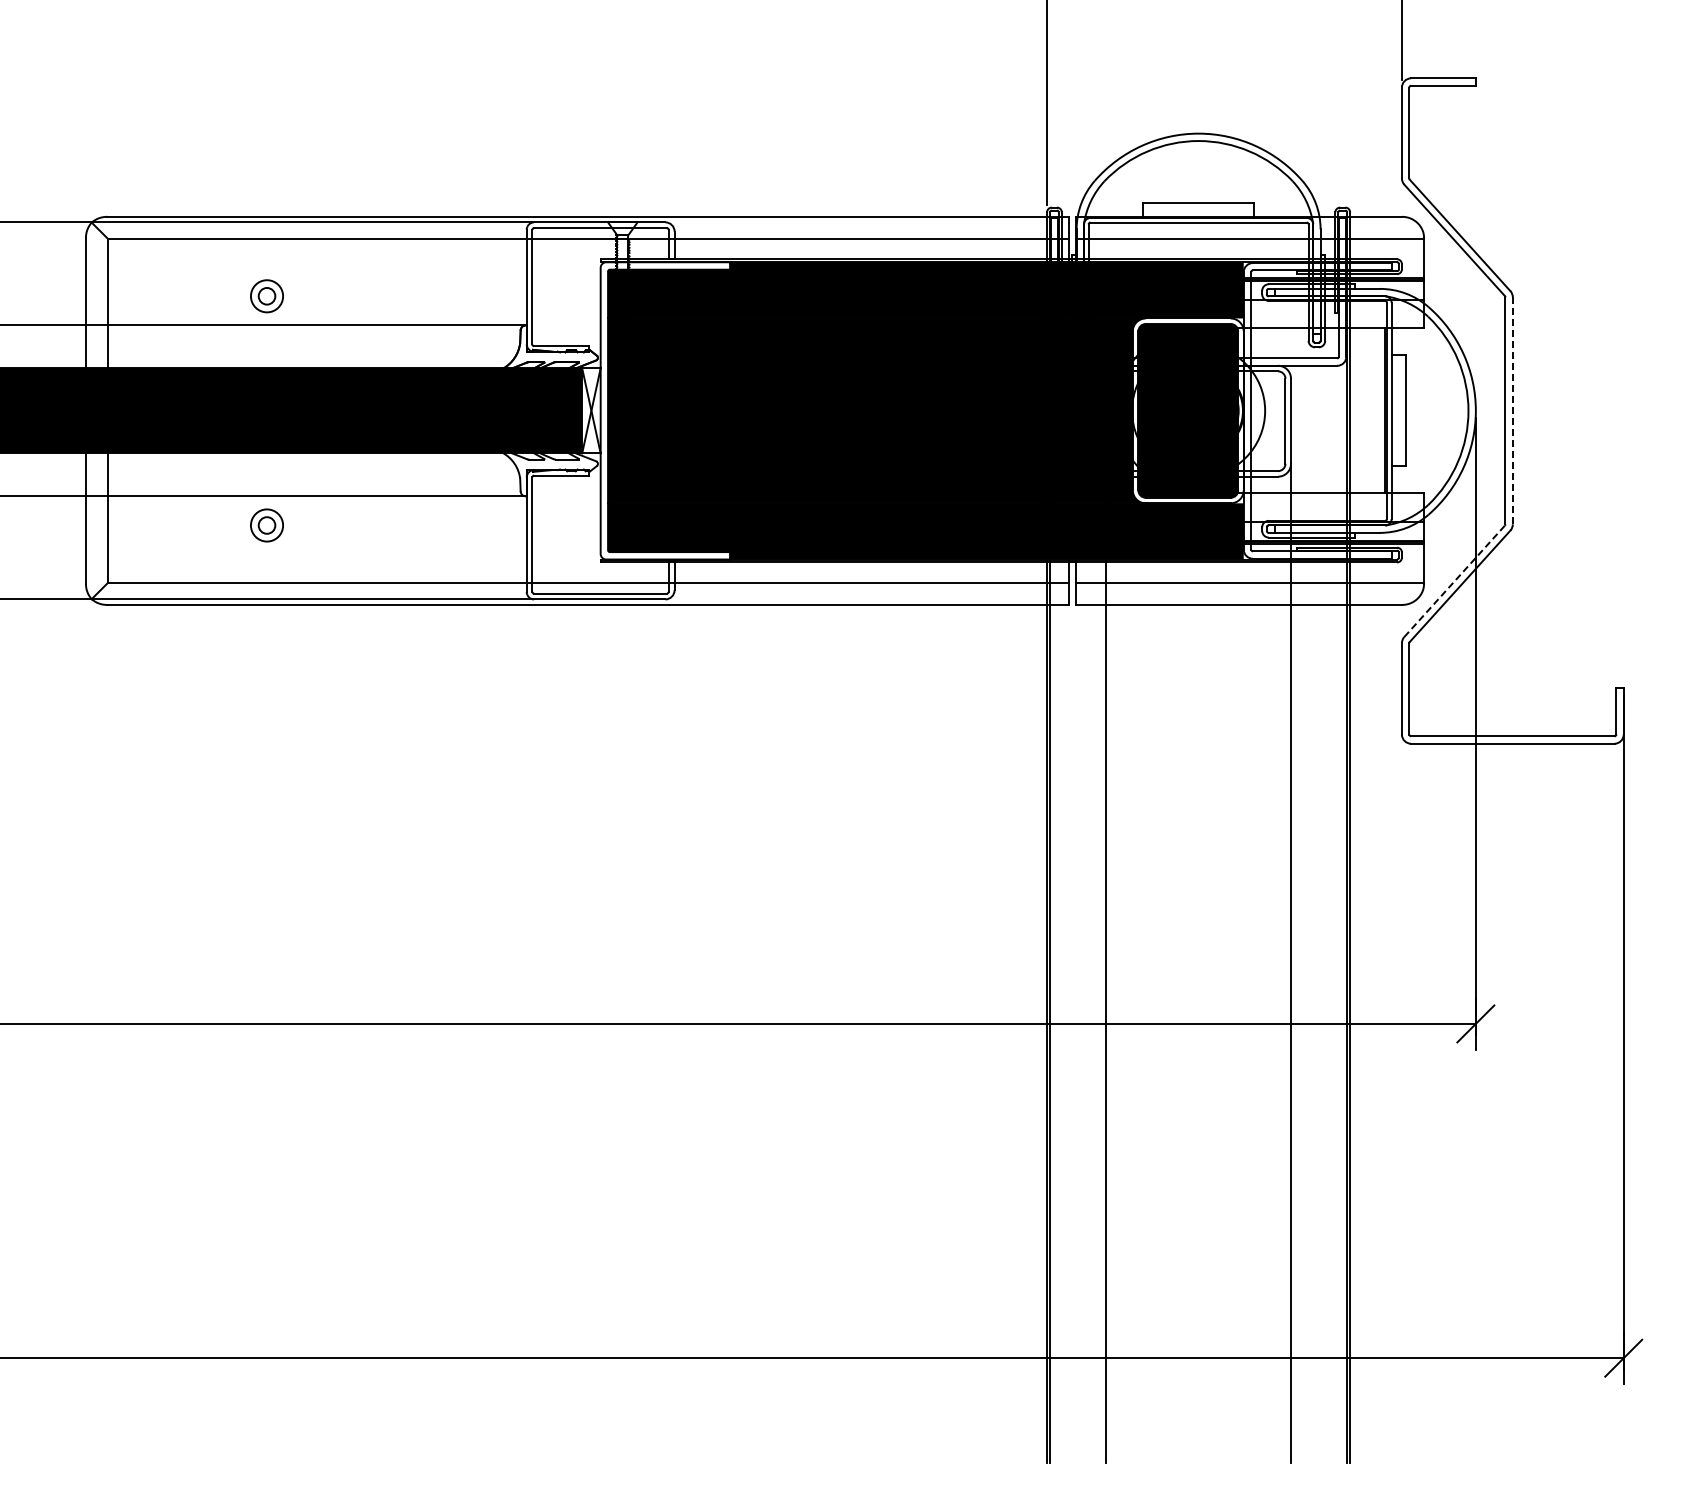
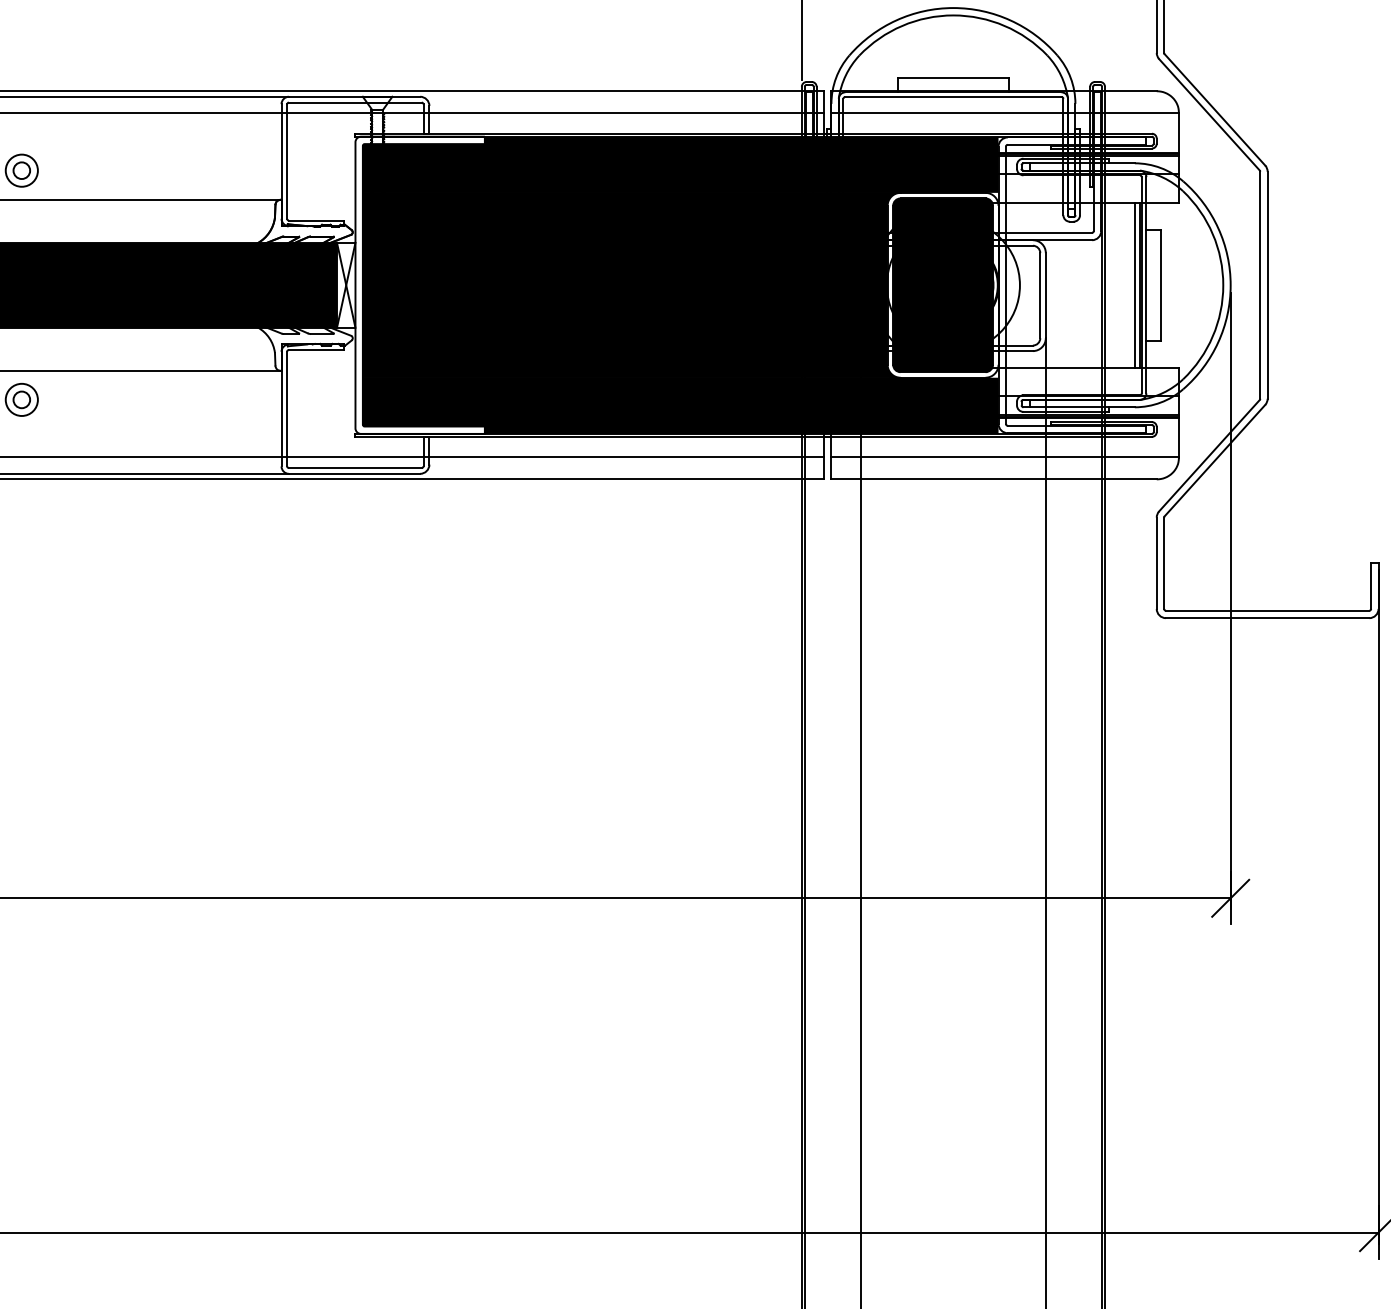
line: (1379, 410) -> (1134, 284), added
line: (1512, 410) -> (1267, 284), dashed -> solid
line: (1454, 580) -> (1209, 454), dashed -> solid

